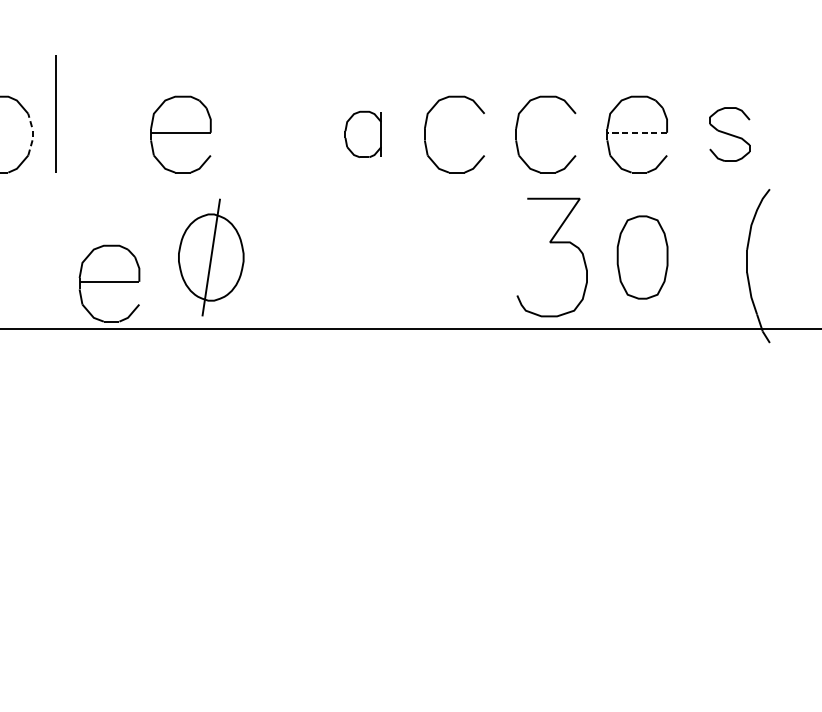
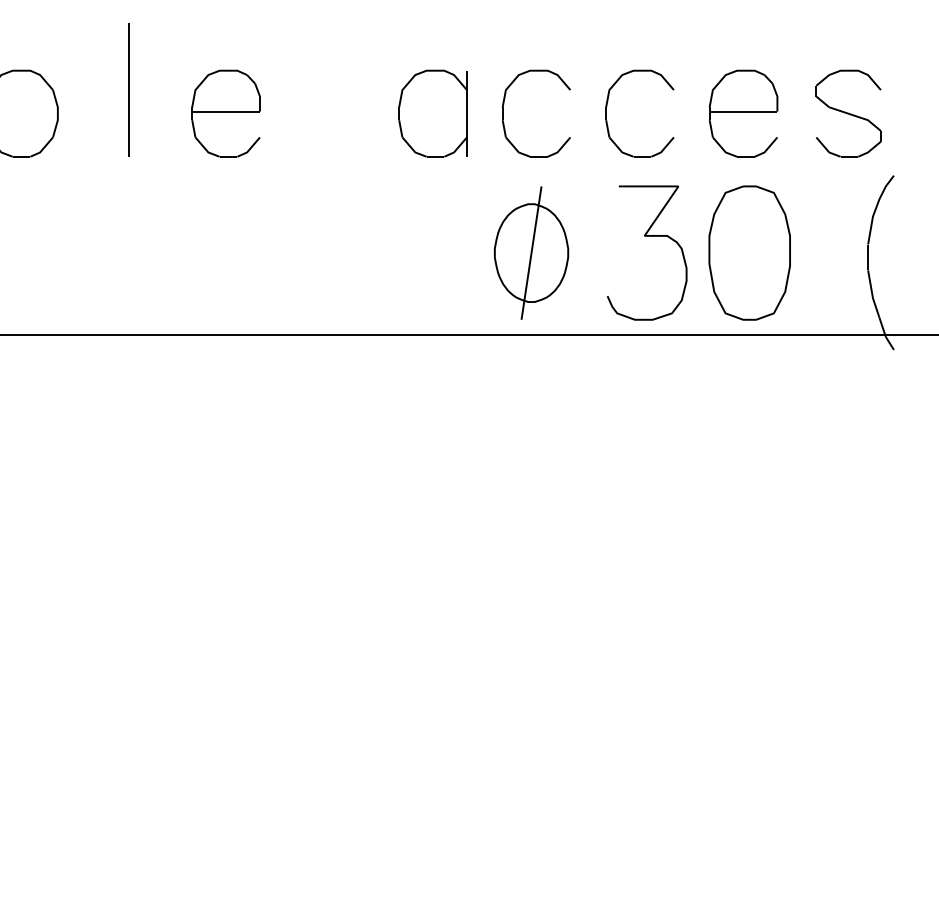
line: (55, 113) -> (128, 89), moved
line: (637, 132) -> (743, 111), dashed -> solid
line: (32, 134) -> (57, 113), dashed -> solid
part: (362, 134) -> (432, 113), size x1.67
part: (729, 134) -> (848, 113), size x1.43
part: (211, 257) -> (531, 252), moved
part: (642, 257) -> (749, 252), size x1.43
part: (108, 283) -> (144, 282), removed

